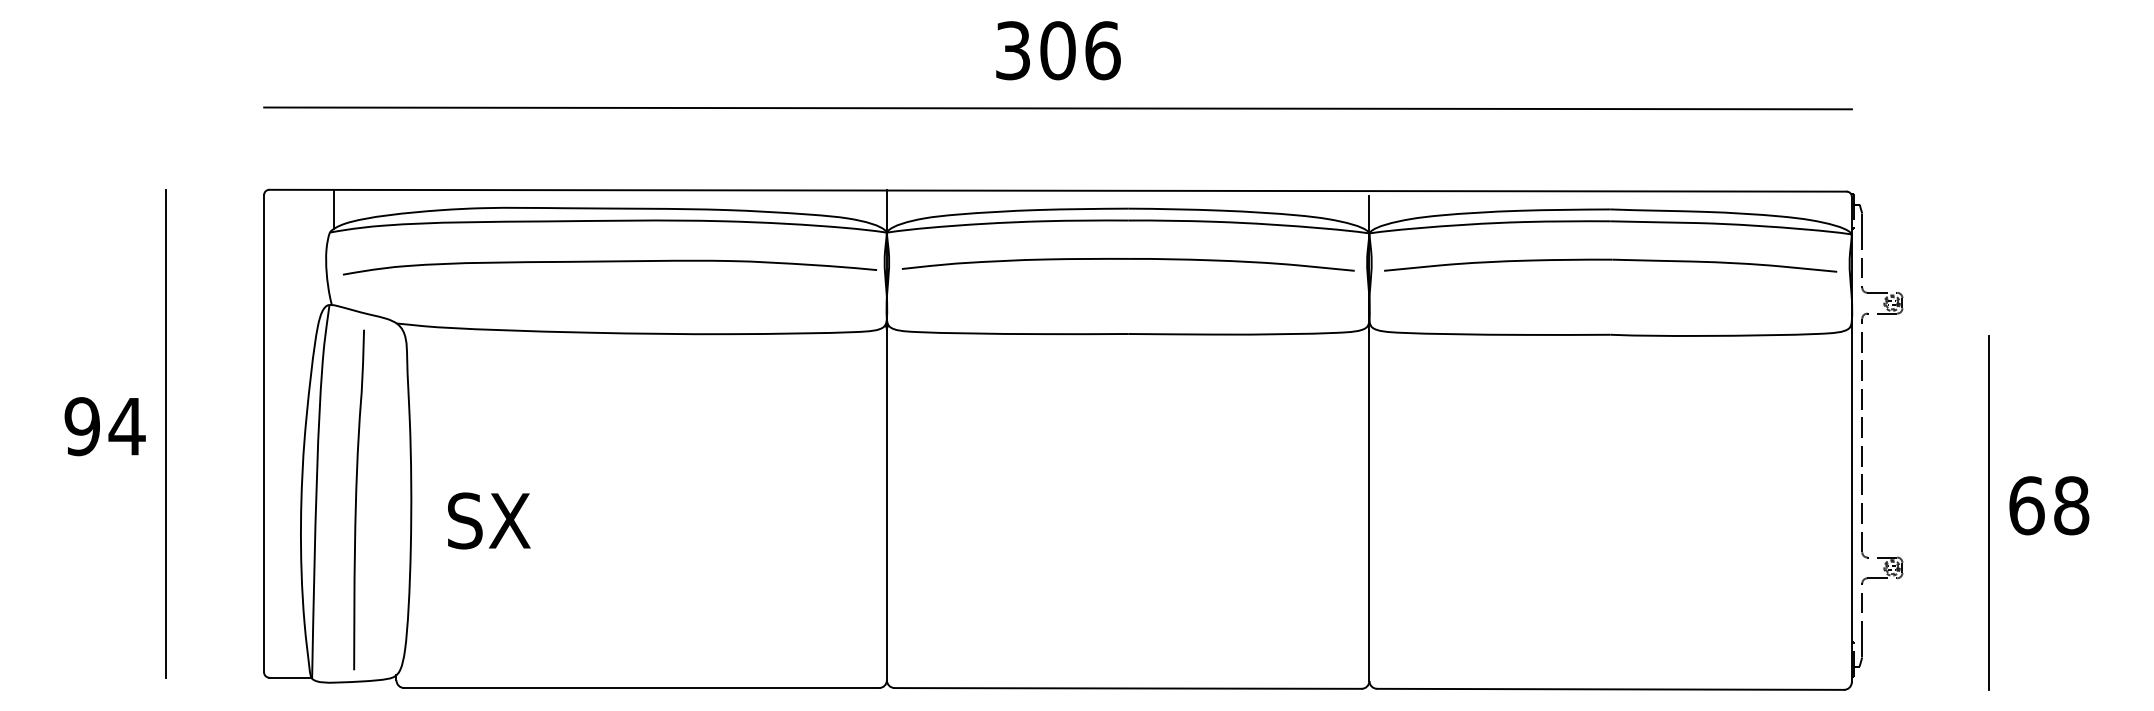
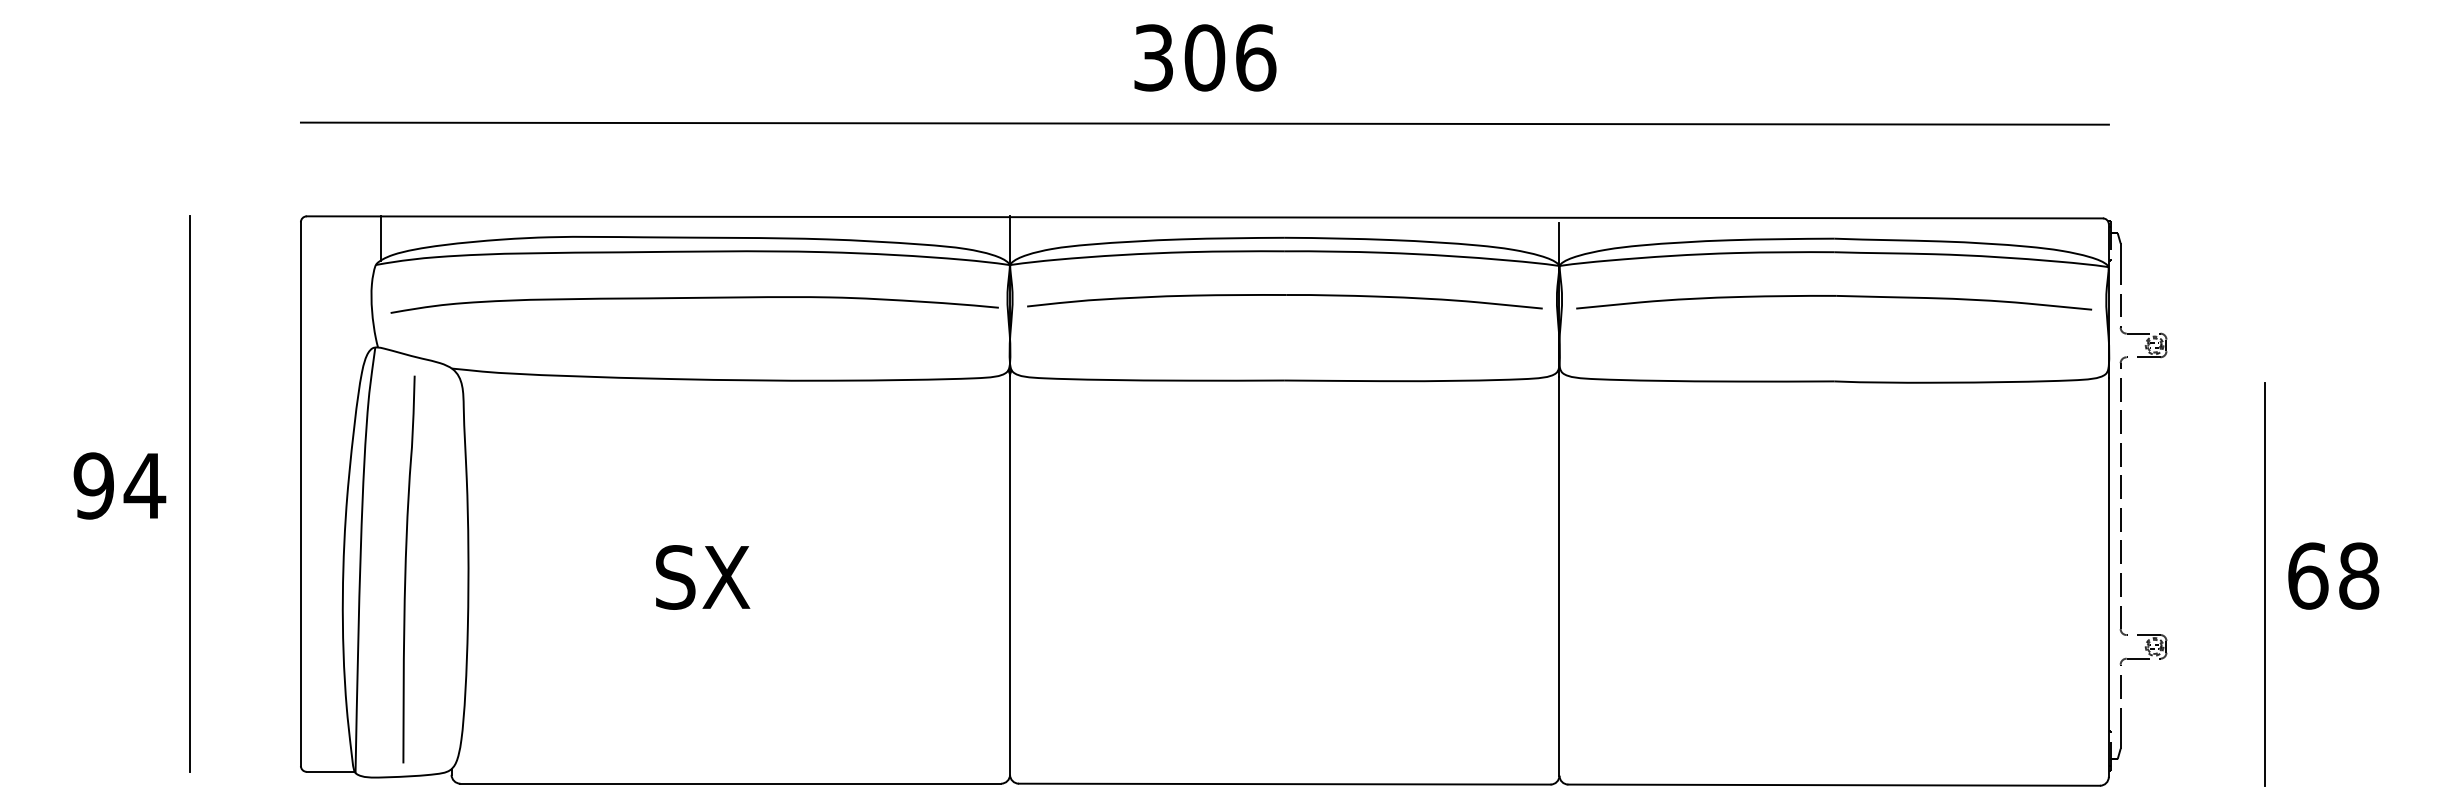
text: (489, 520) -> (703, 576), moved

